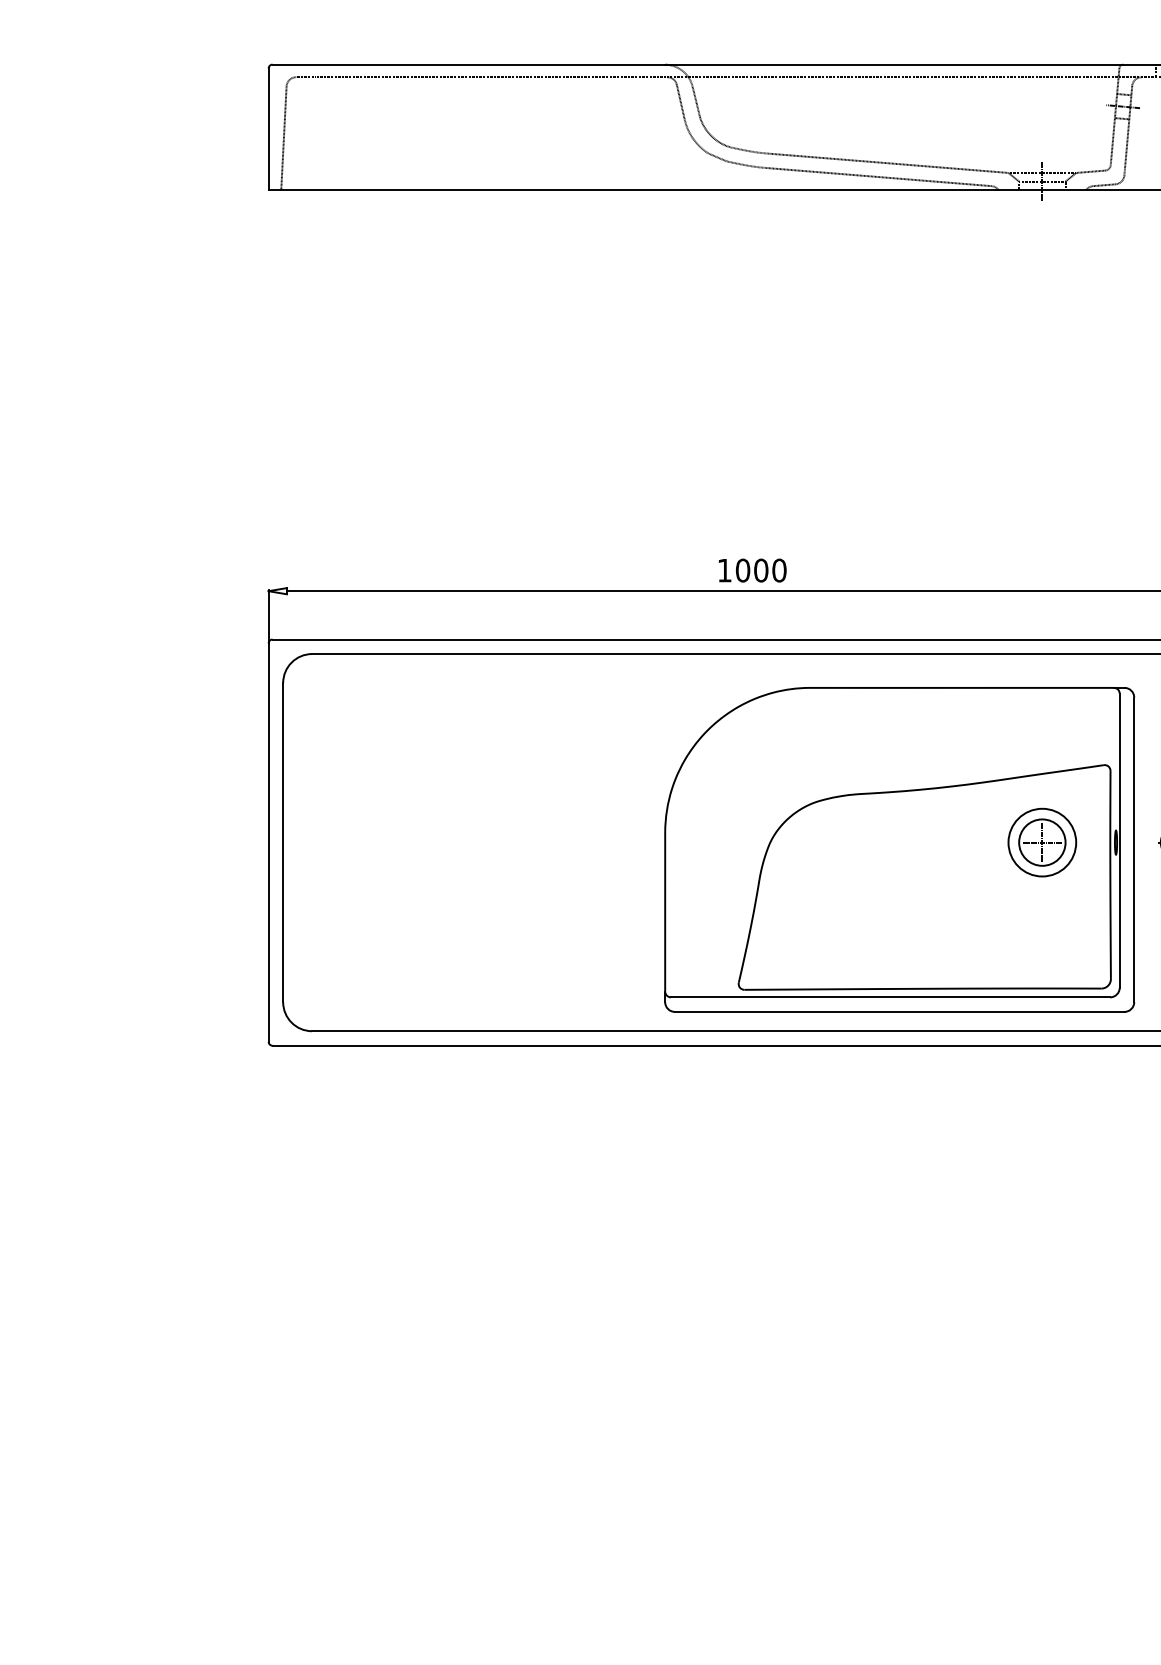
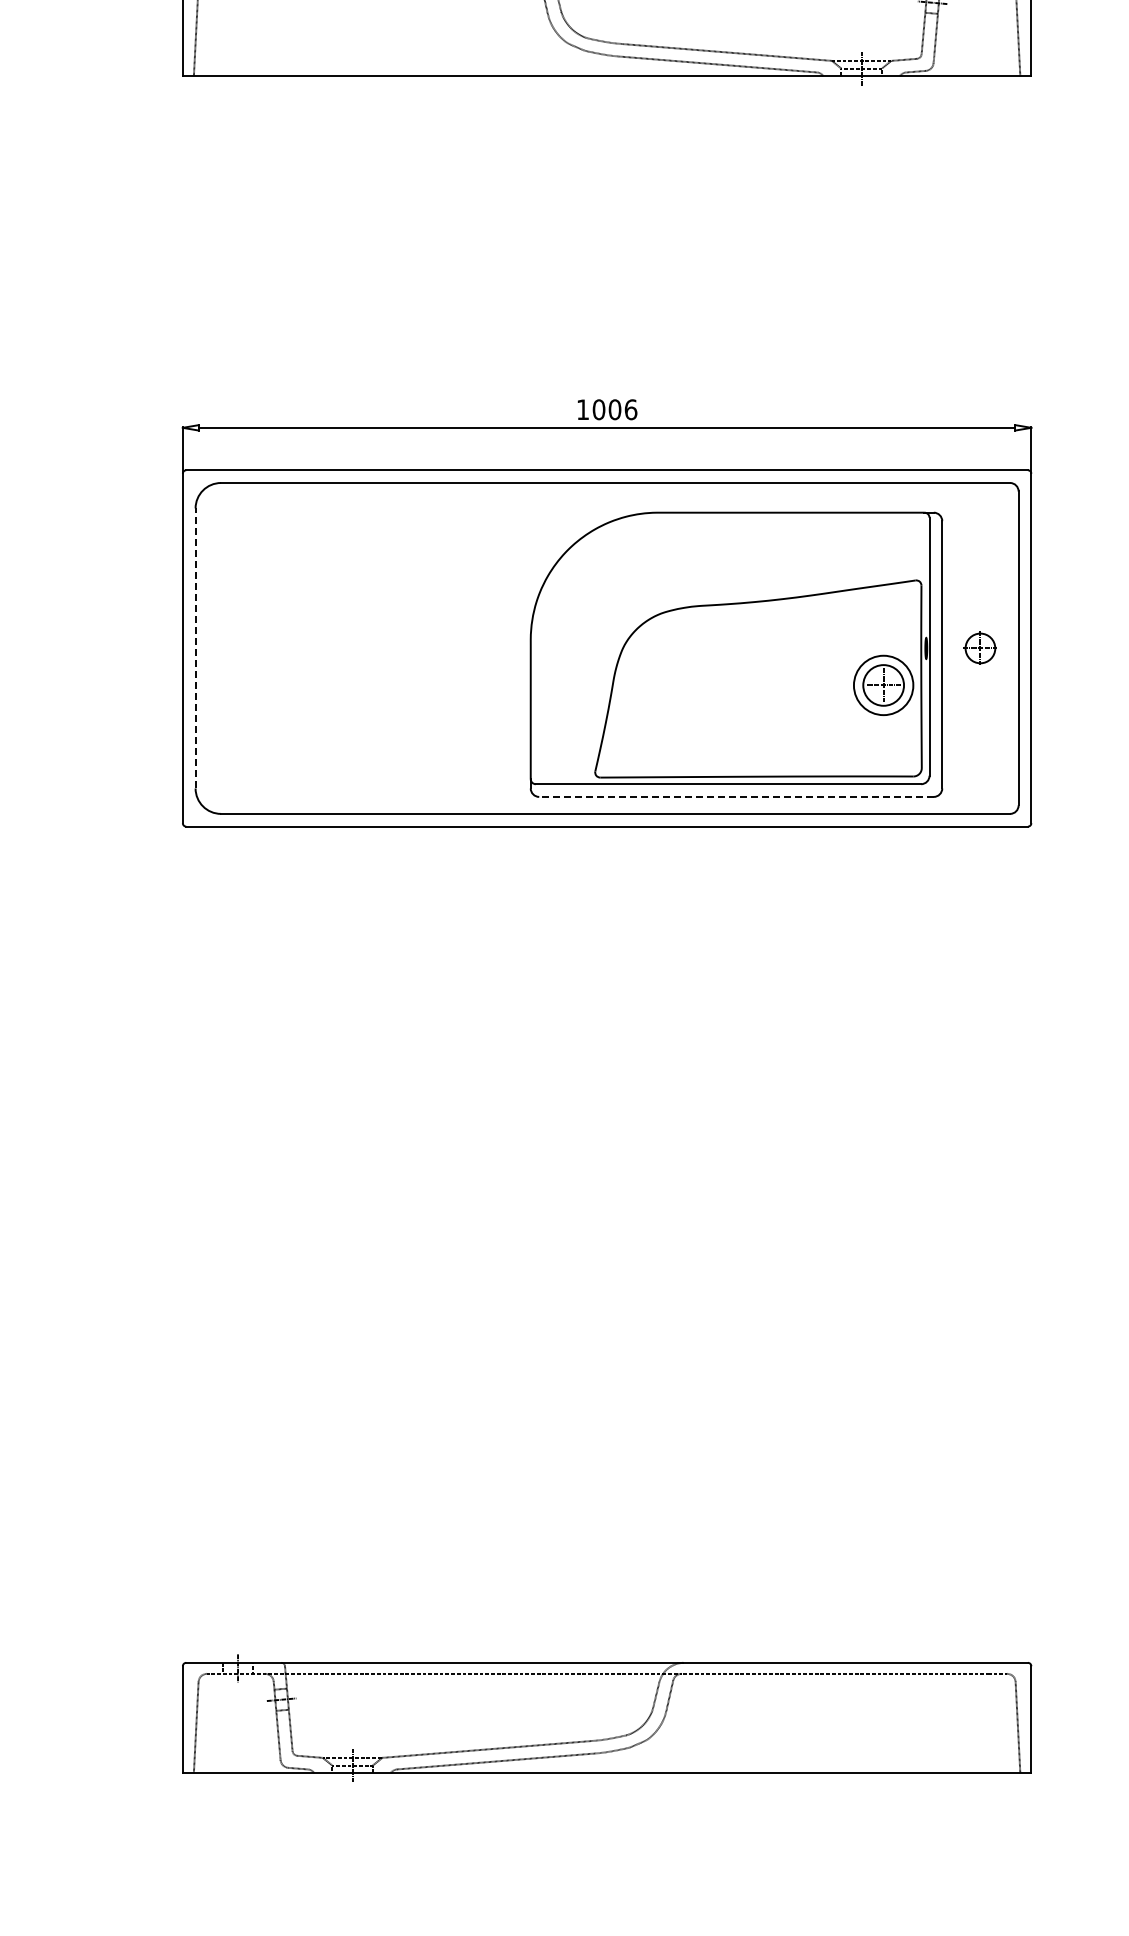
text: (778, 570) -> (630, 409), 1000 -> 1006
part: (1042, 841) -> (883, 684), moved
line: (283, 842) -> (195, 648), solid -> dashed
line: (899, 1011) -> (736, 796), solid -> dashed

